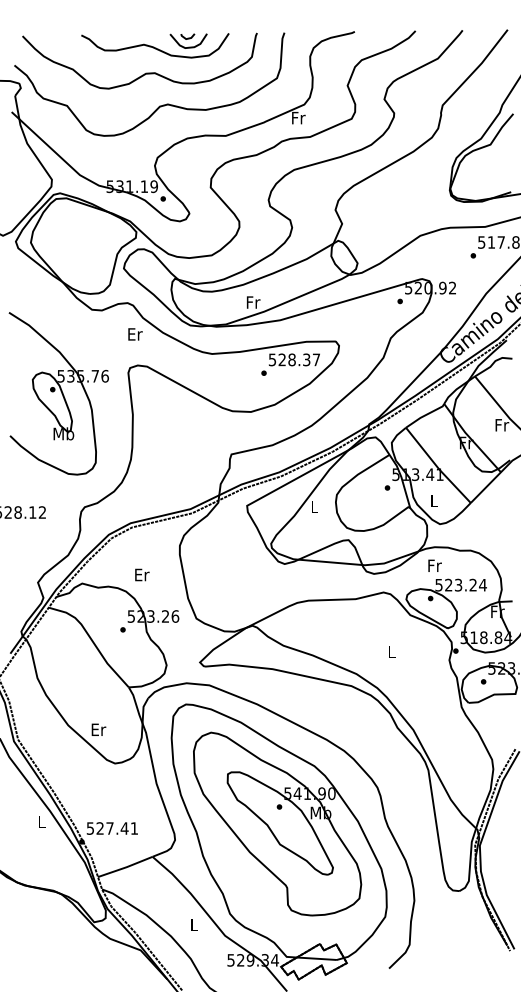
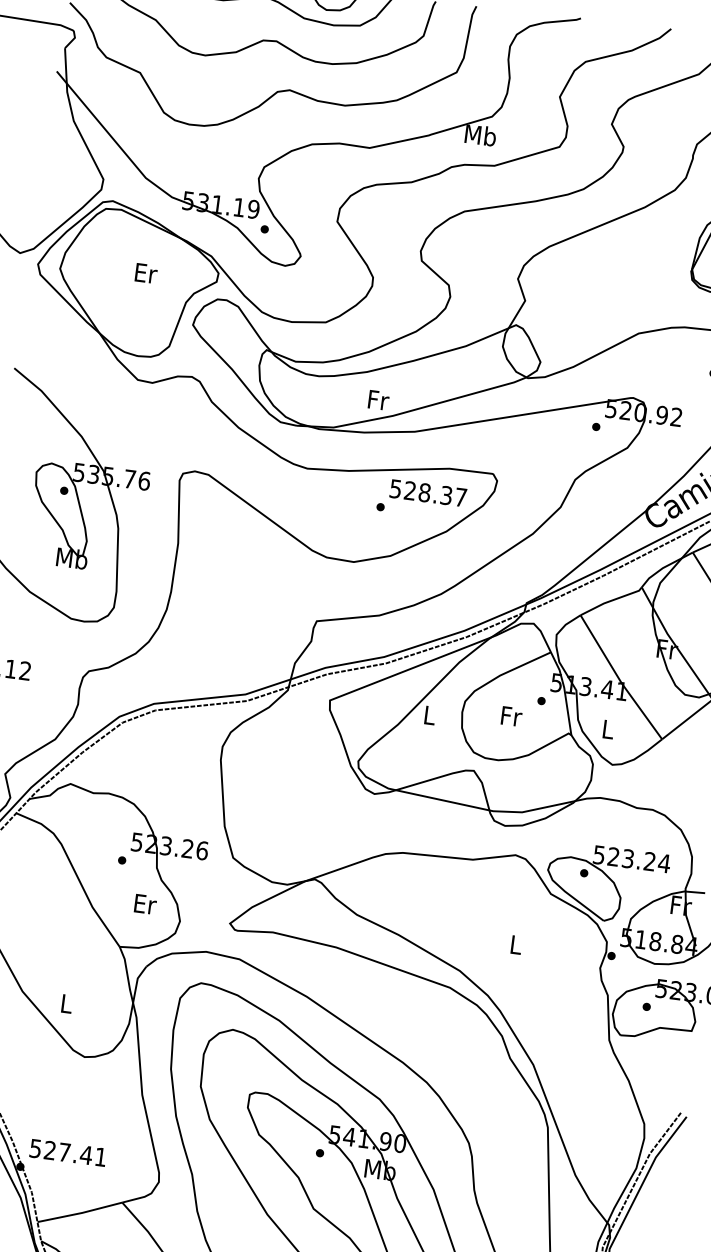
text: (298, 117) -> (480, 134), Fr -> Mb
text: (135, 334) -> (146, 273), moved
text: (434, 565) -> (510, 715), moved
text: (142, 574) -> (145, 903), moved
text: (98, 729) -> (66, 1003), Er -> L

